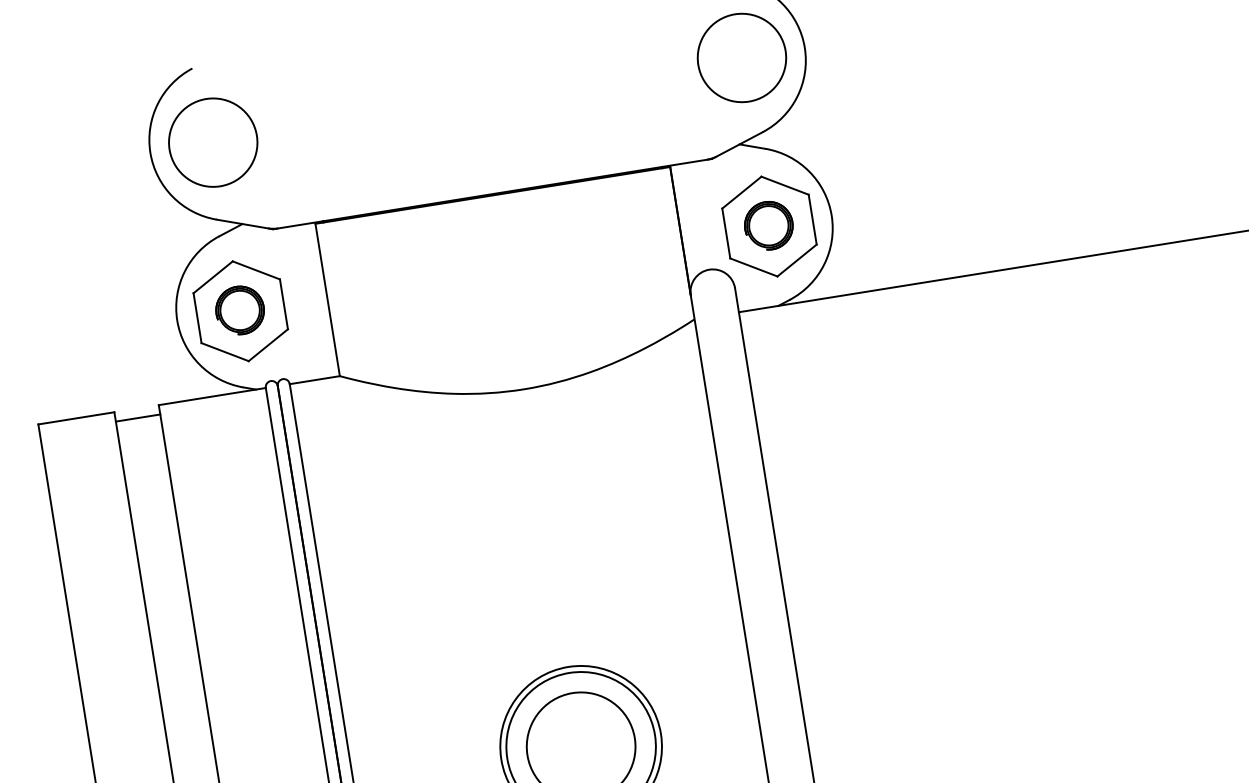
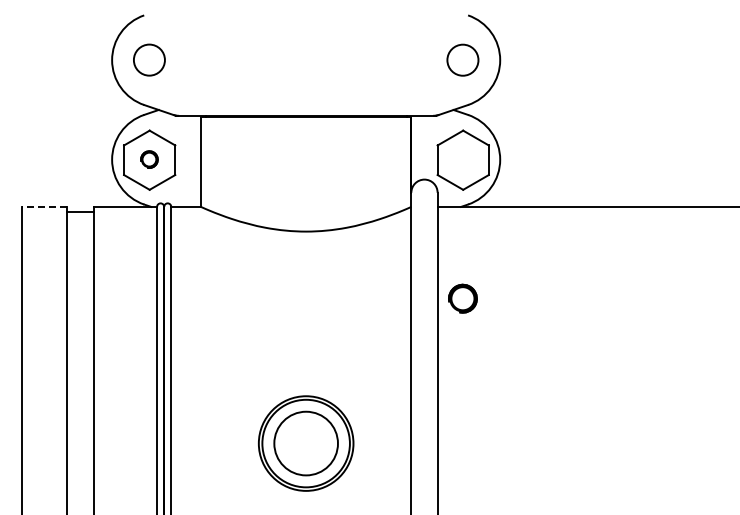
circle: (741, 58) -> (462, 60), size x0.6
circle: (213, 141) -> (149, 59), size x0.6
part: (768, 225) -> (462, 298), moved
part: (240, 310) -> (149, 159), size x0.6
line: (75, 417) -> (44, 206), solid -> dashed

